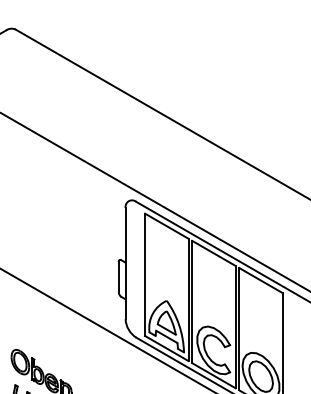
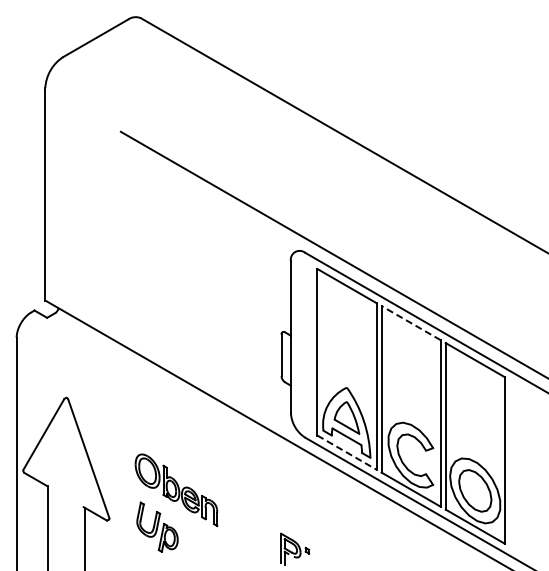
line: (213, 252) -> (410, 322), solid -> dashed
line: (167, 348) -> (347, 452), solid -> dashed

